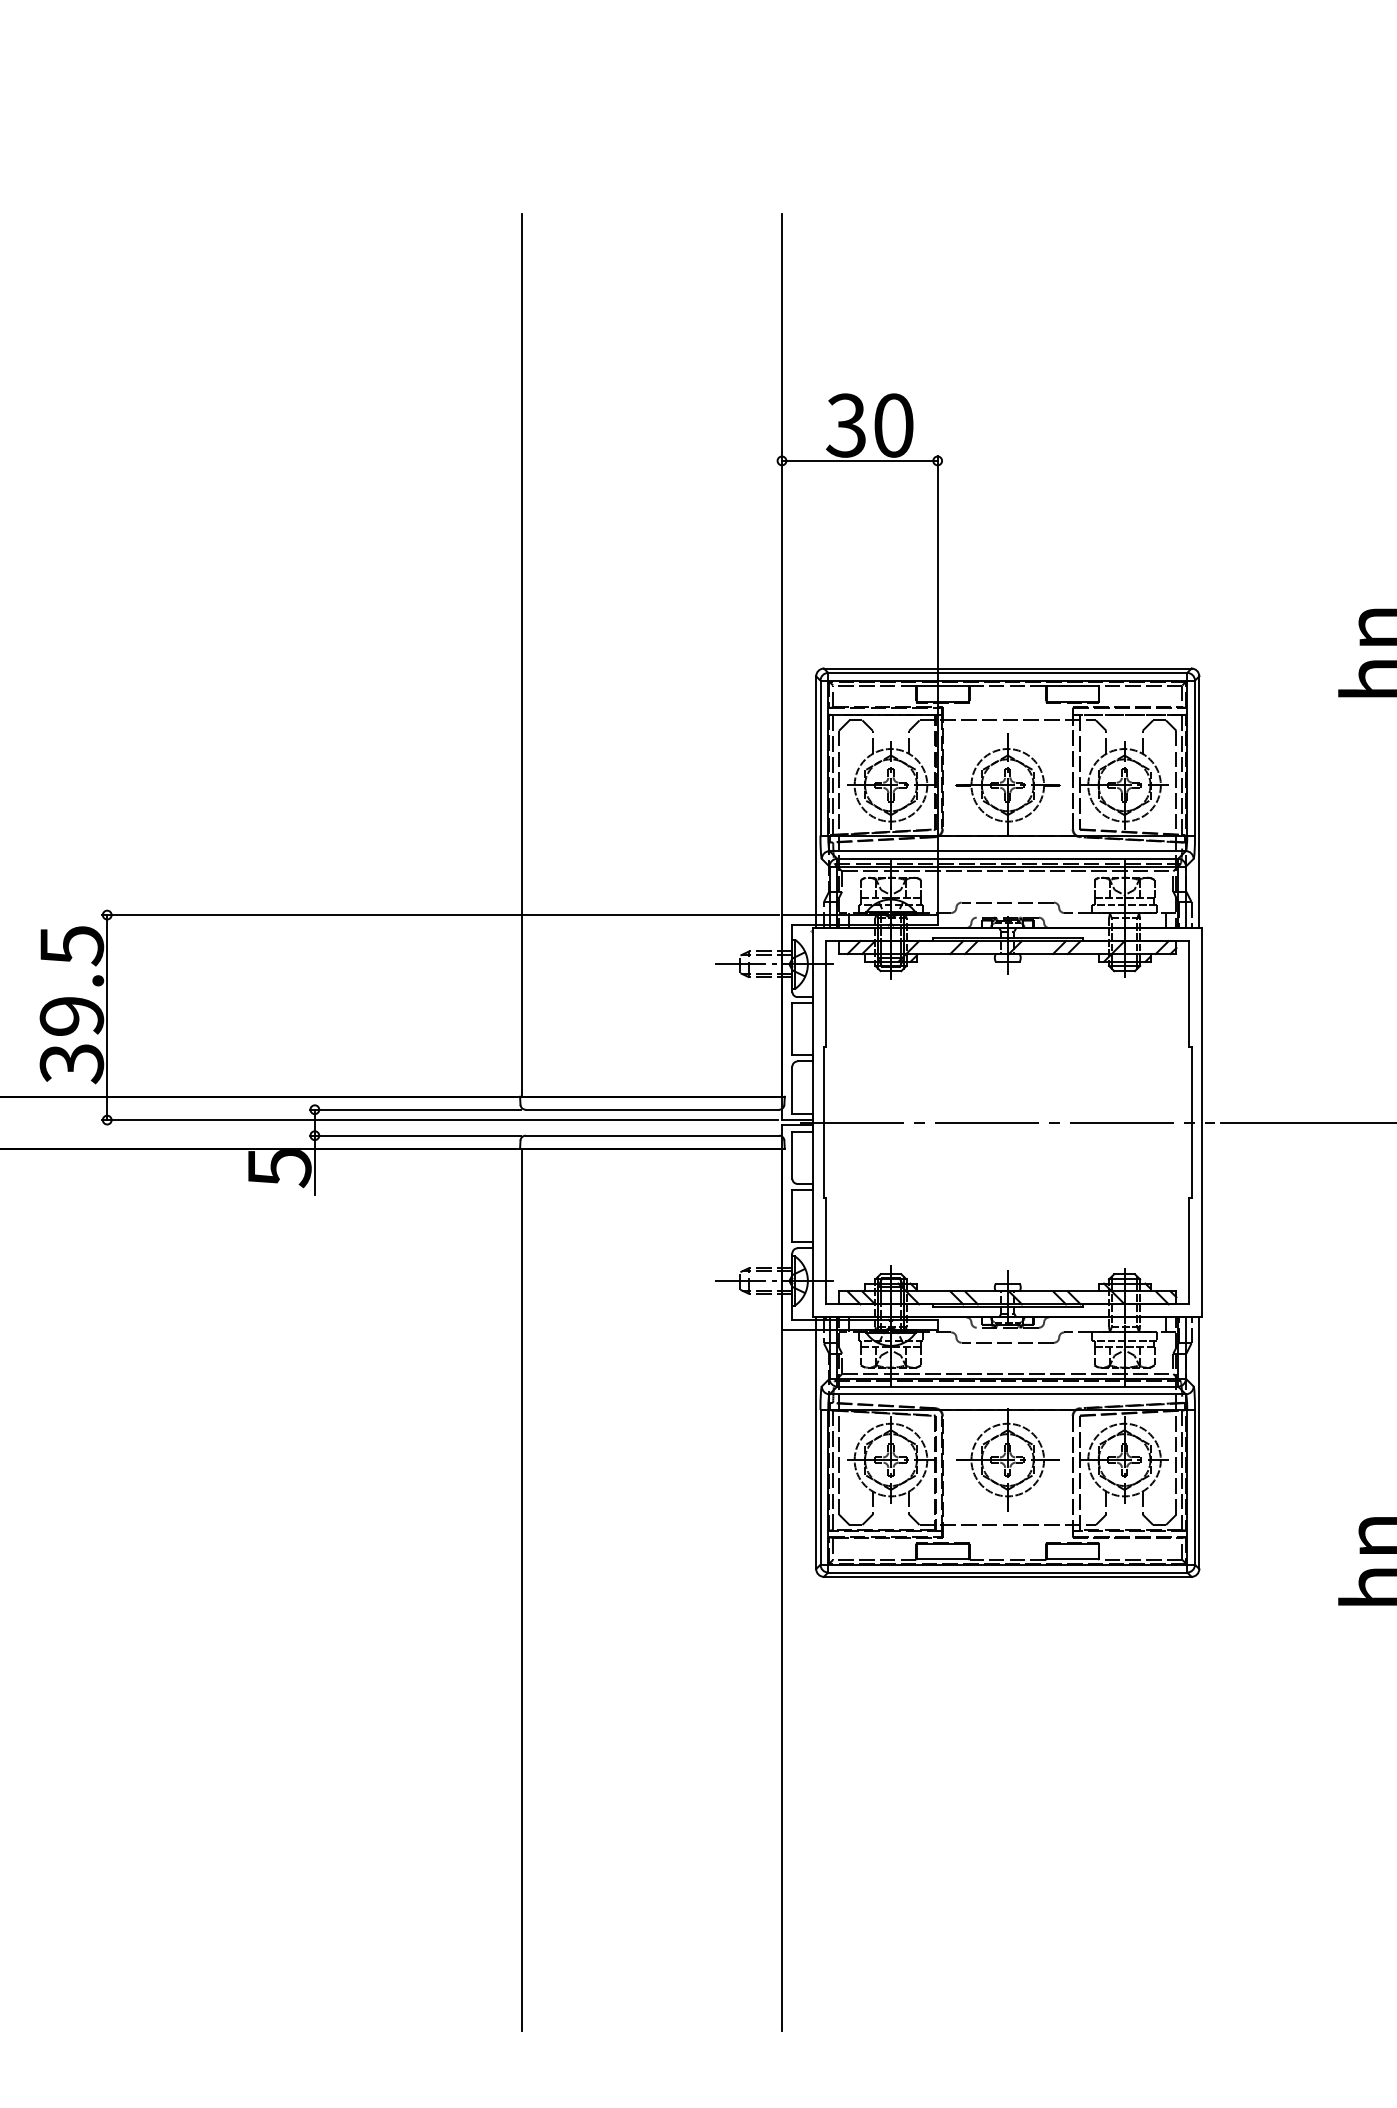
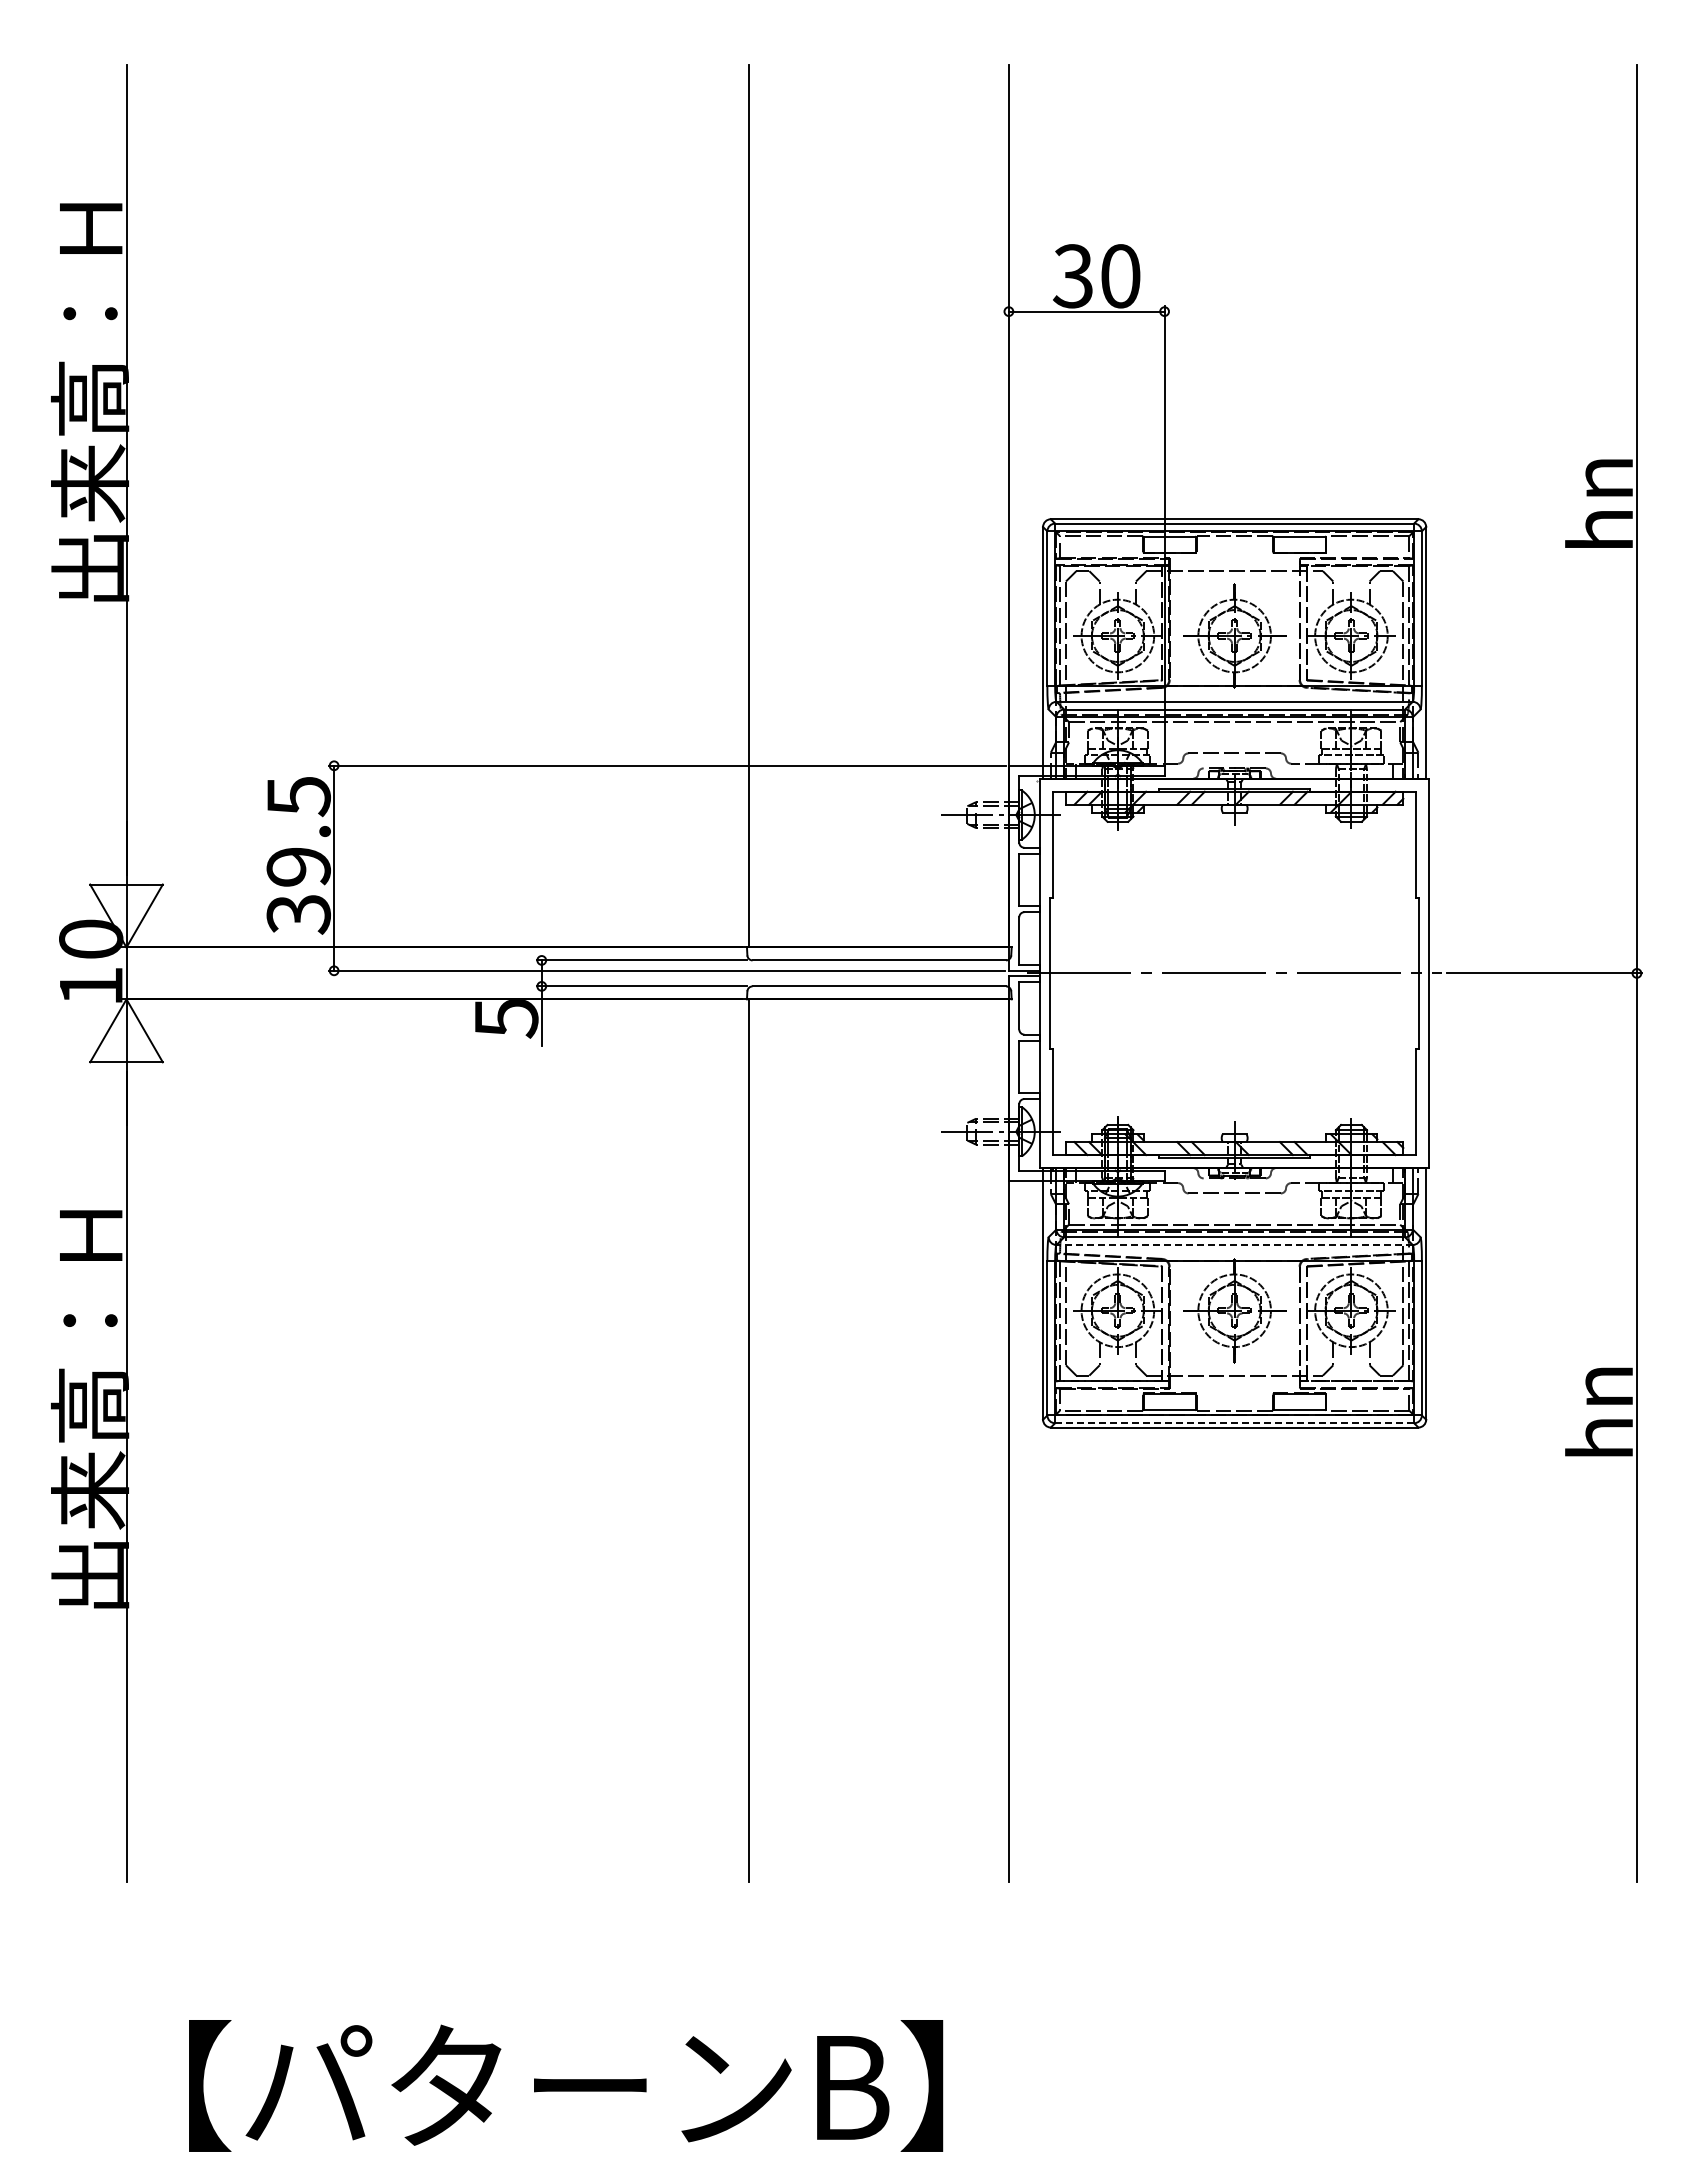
line: (1007, 1394) -> (1234, 1245), solid -> dashed
line: (1007, 1572) -> (1234, 1423), solid -> dashed

